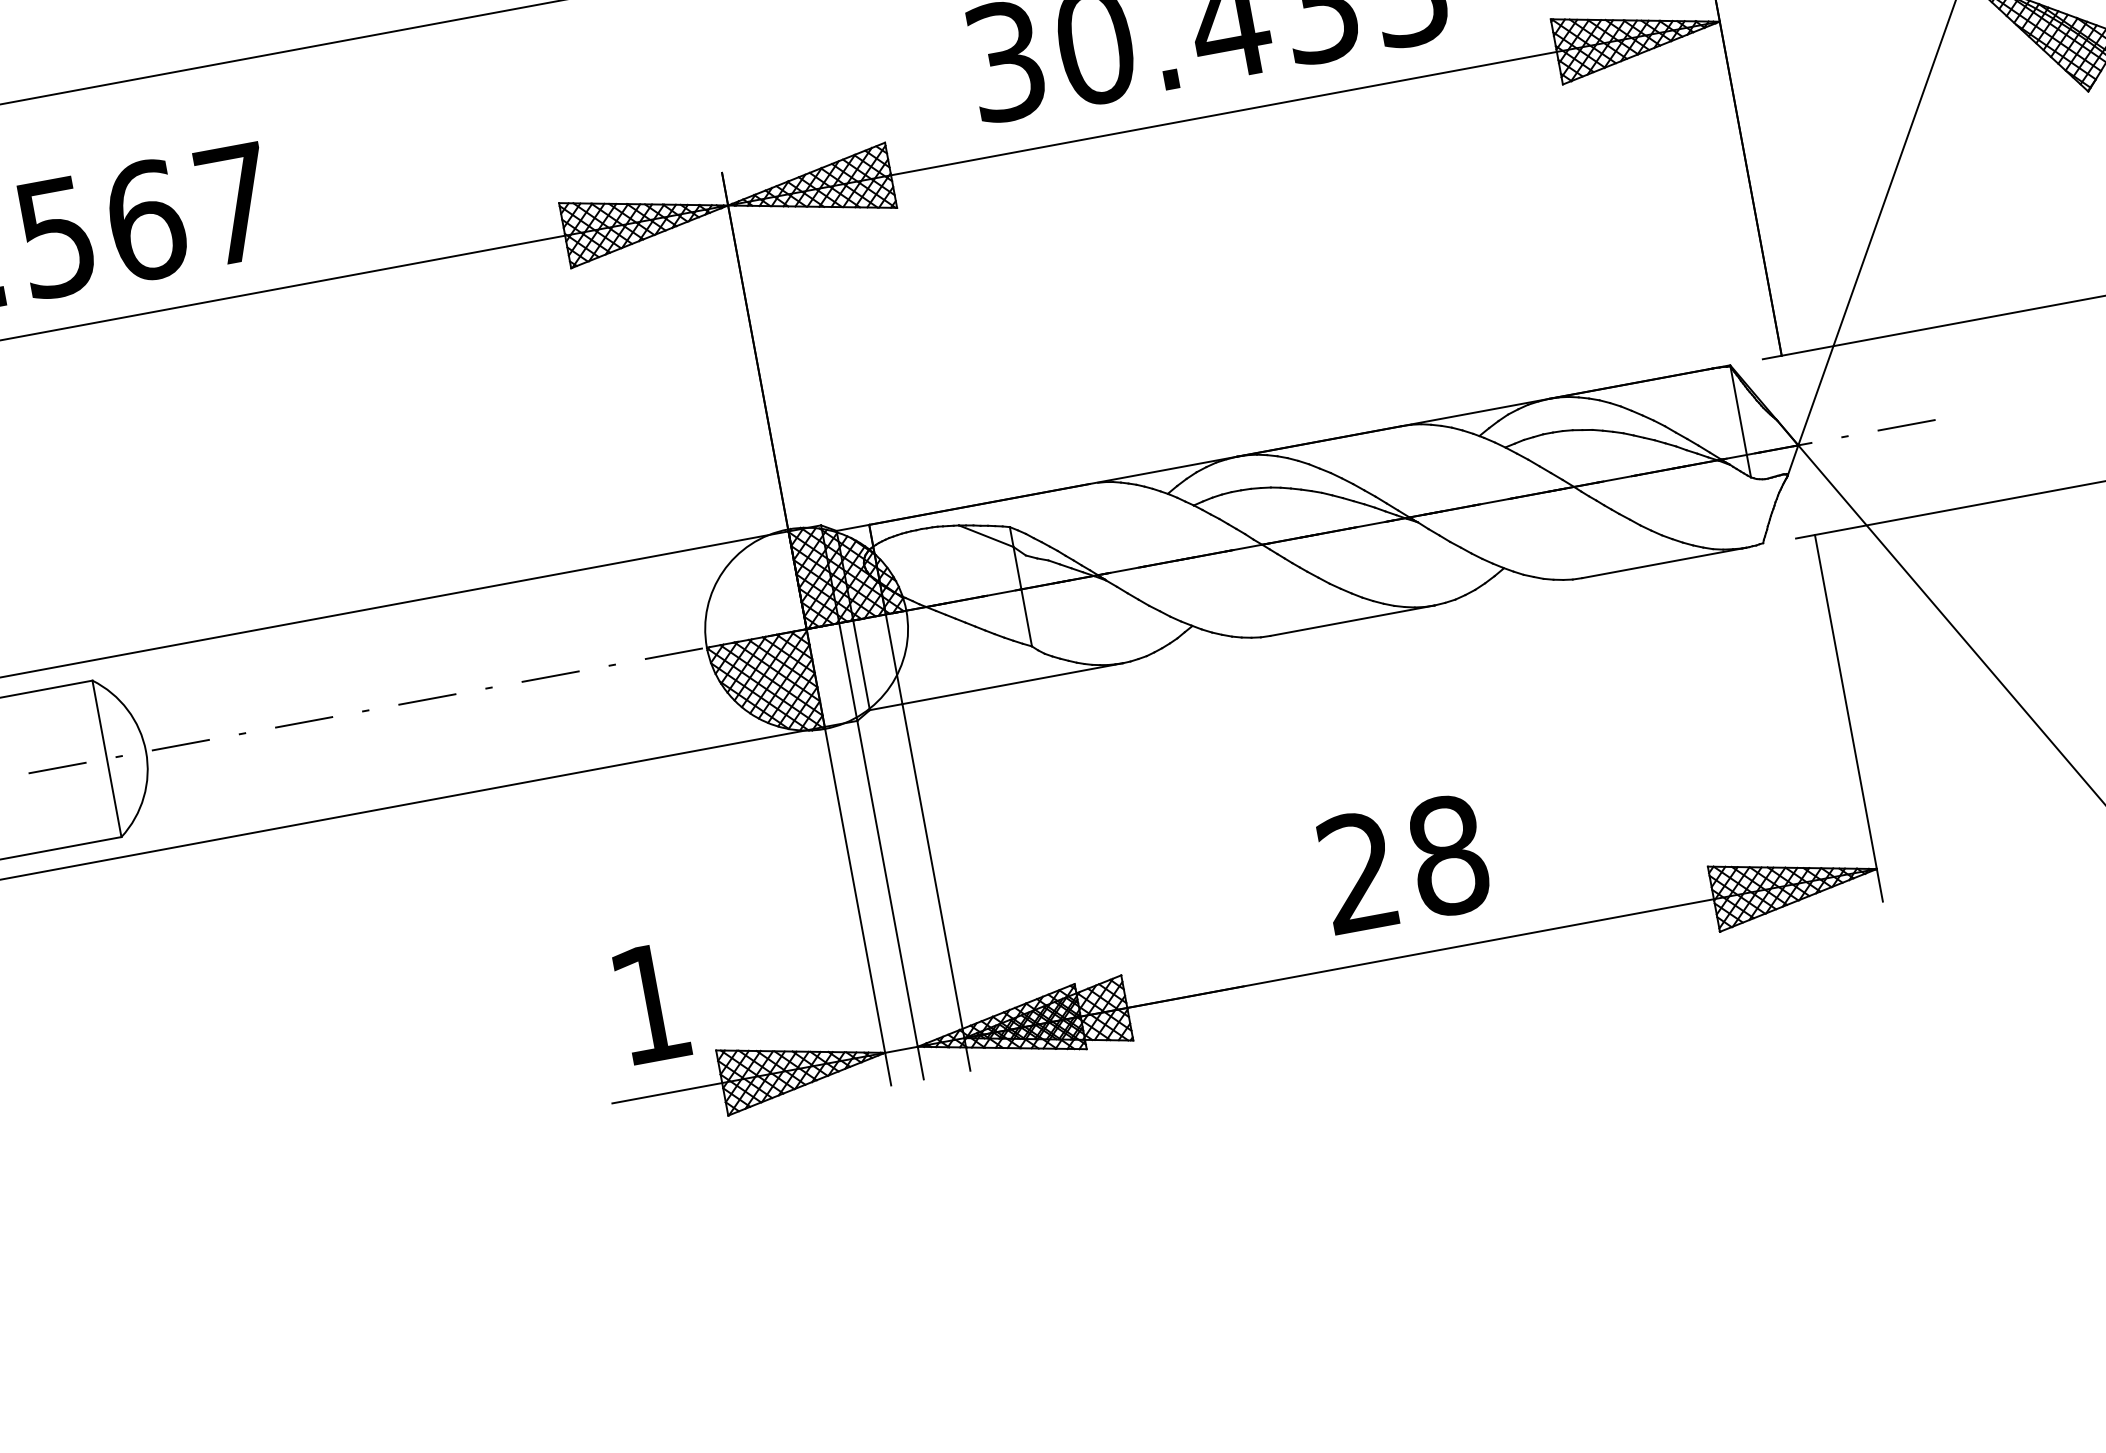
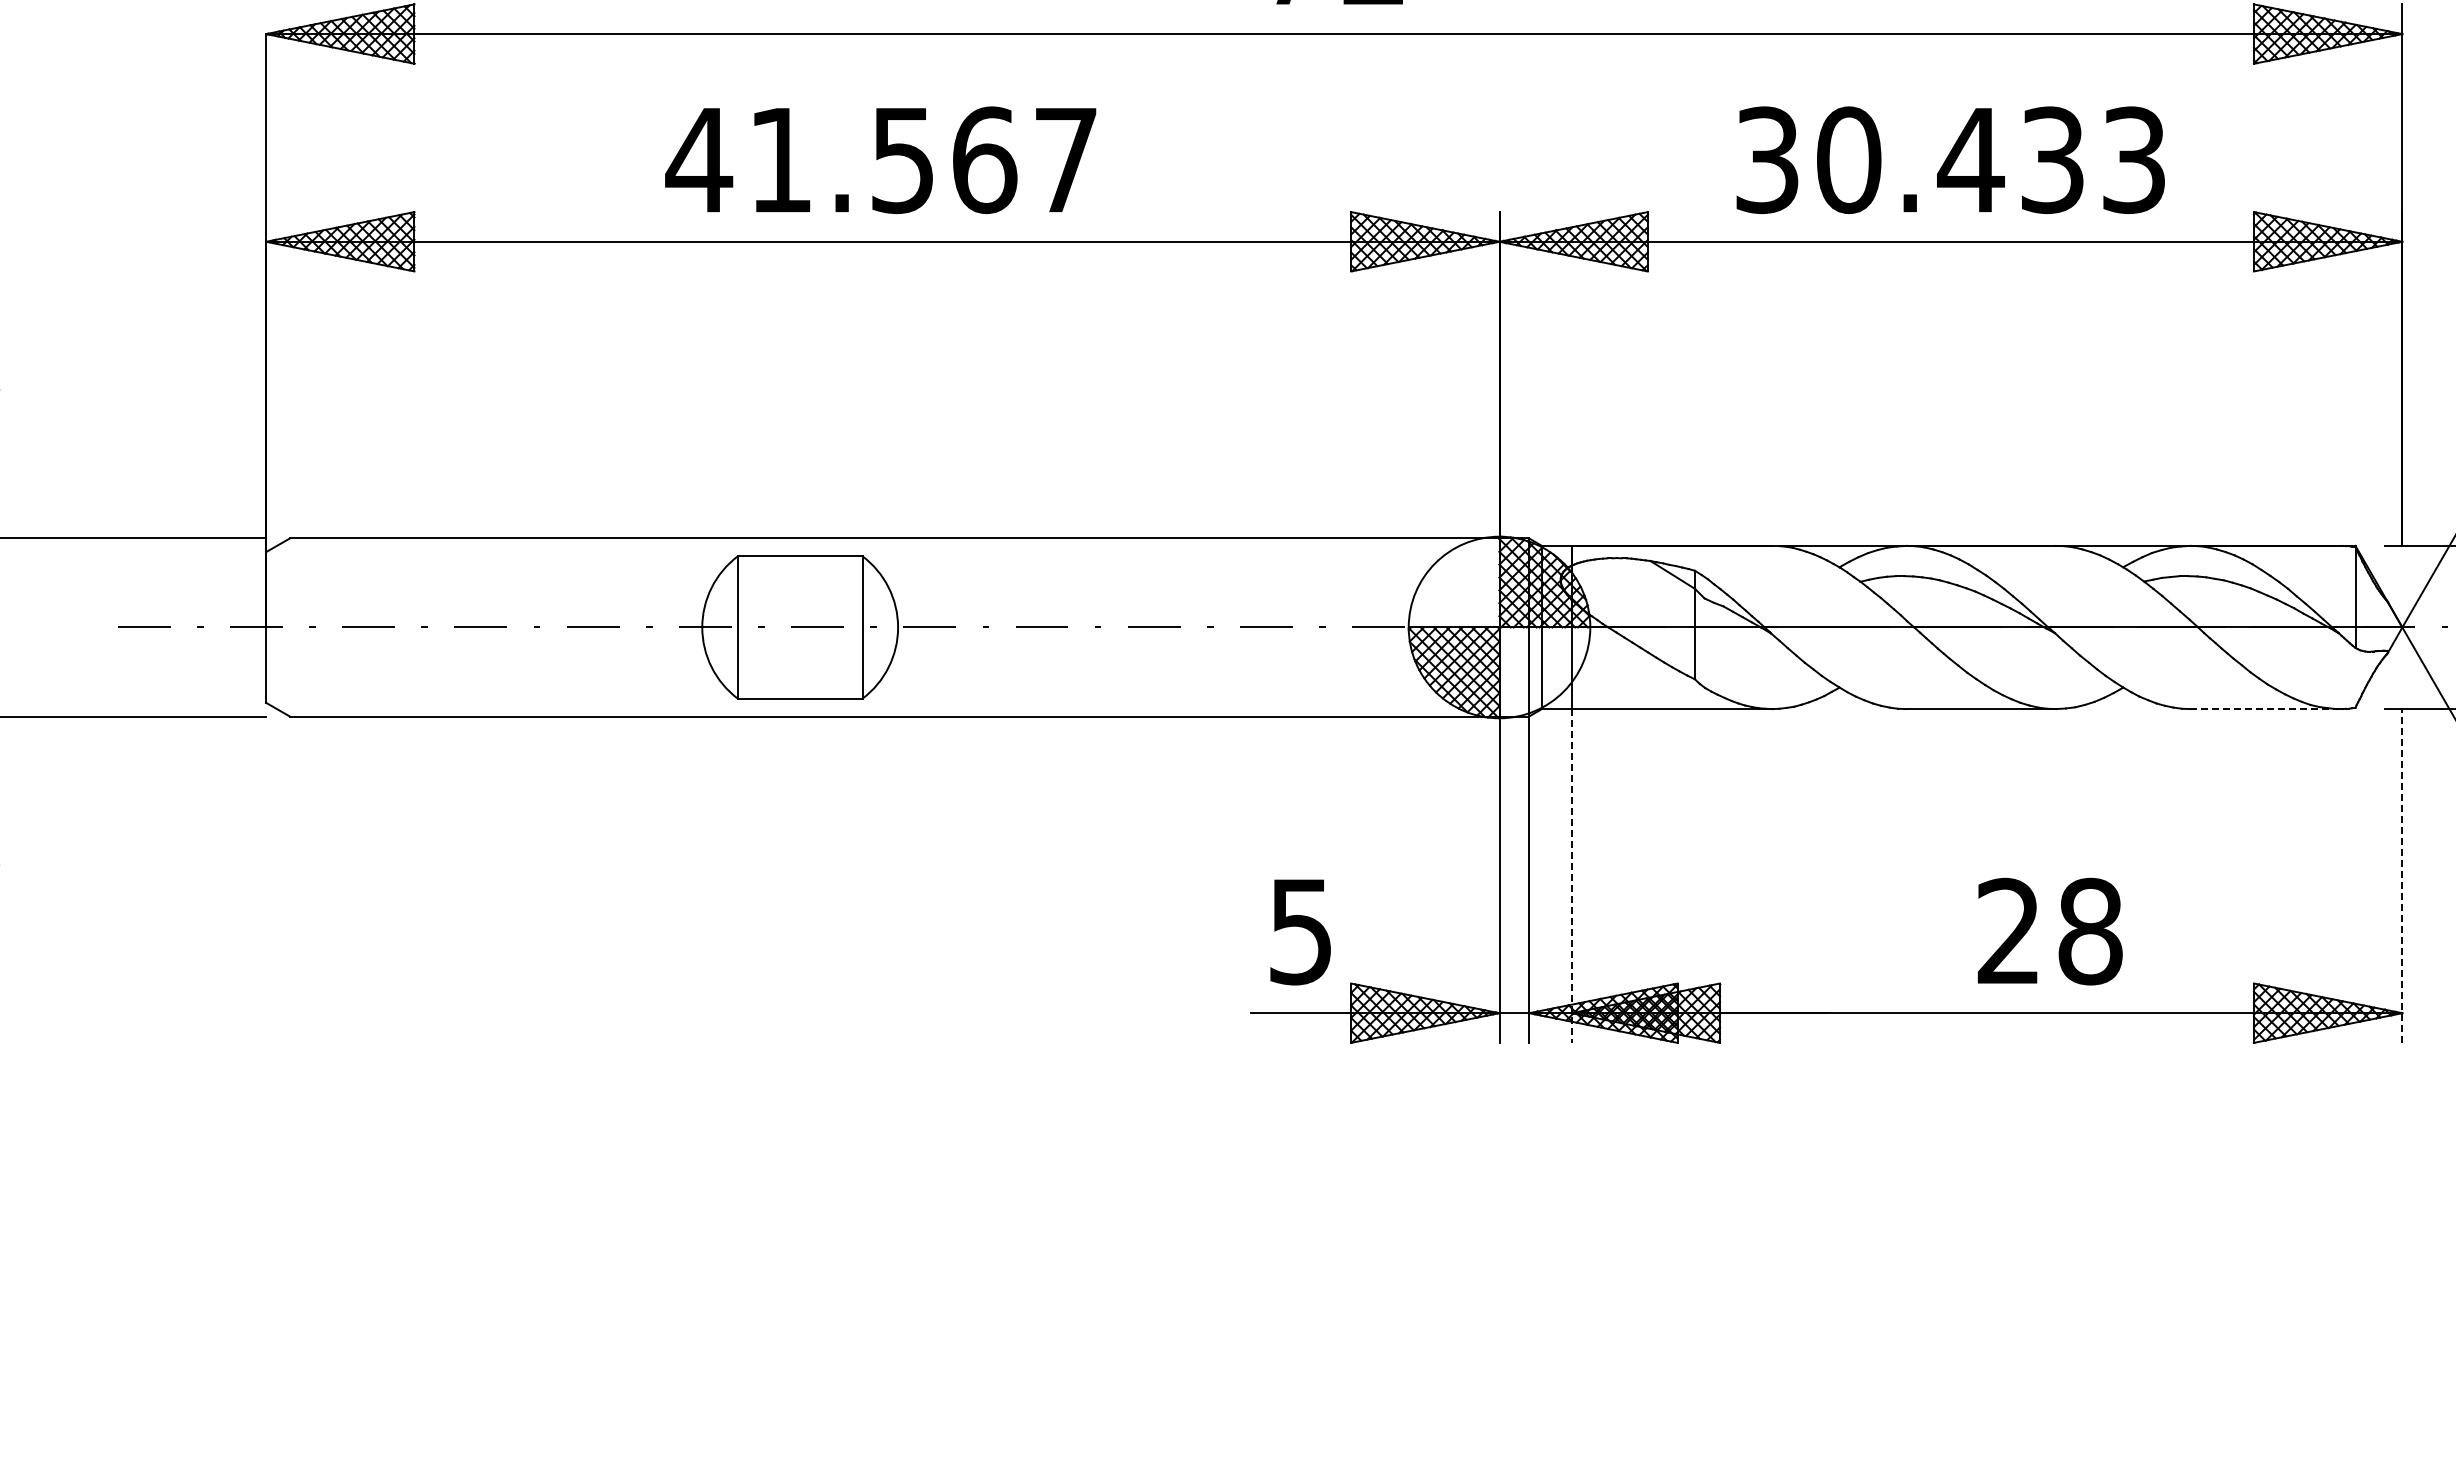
line: (1664, 563) -> (2265, 709), solid -> dashed
line: (1848, 717) -> (2402, 875), solid -> dashed
text: (1404, 863) -> (2050, 931), moved
line: (936, 886) -> (1571, 875), solid -> dashed
text: (650, 1004) -> (1300, 932), 1 -> 5

